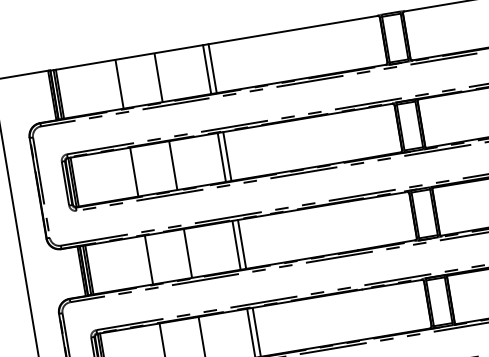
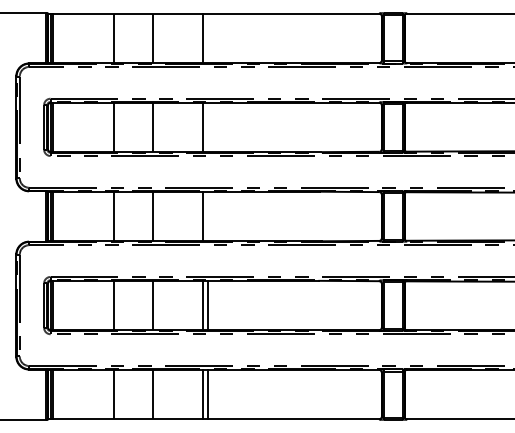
line: (212, 68) -> (208, 38), removed
line: (227, 156) -> (208, 127), removed
line: (242, 244) -> (208, 216), removed

